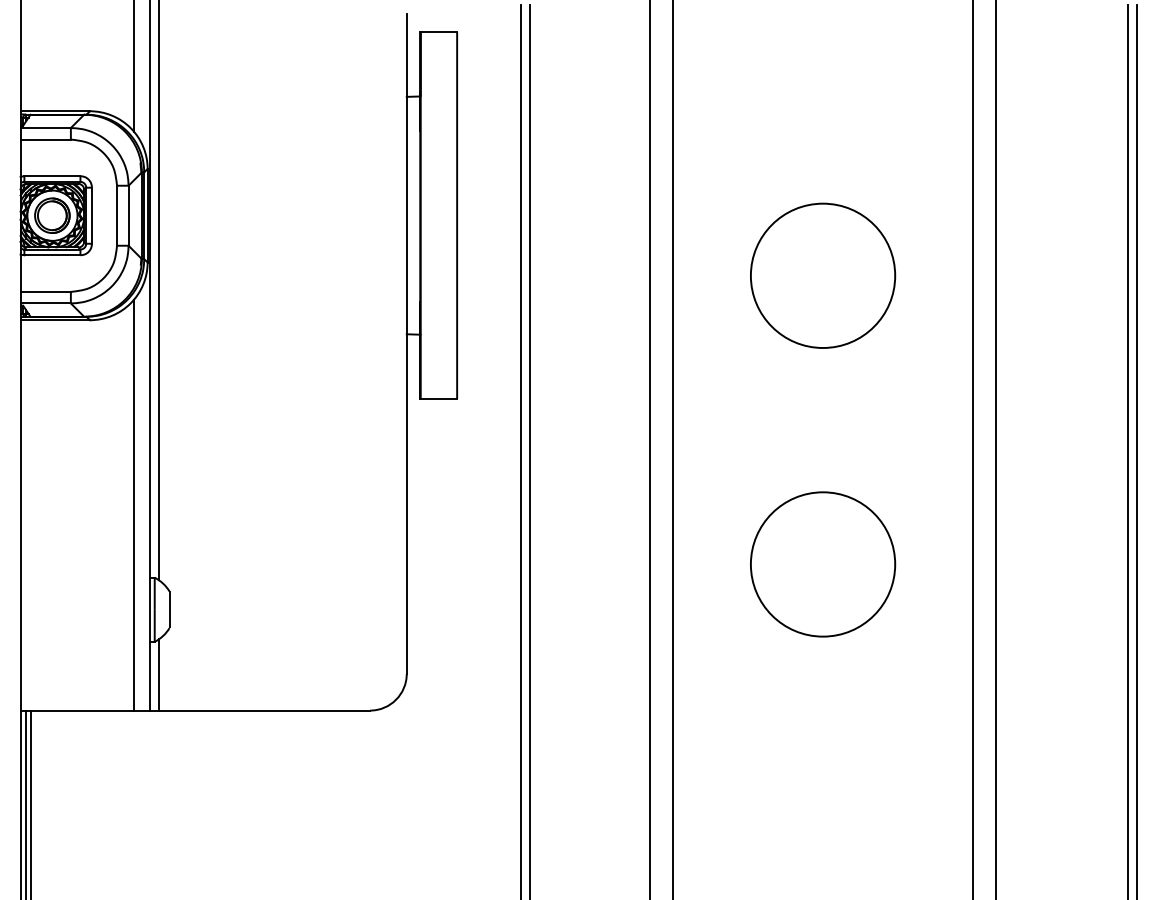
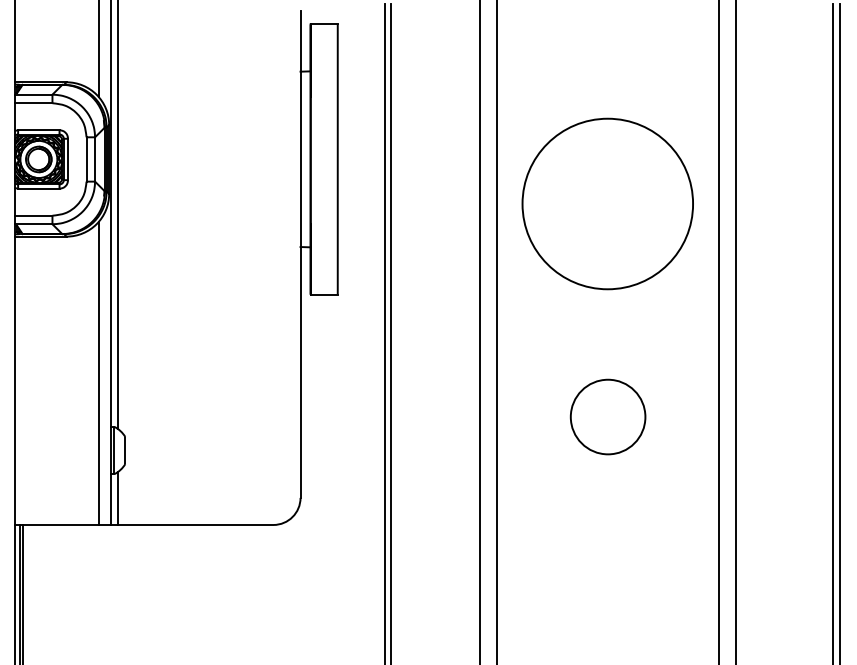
circle: (823, 275) -> (608, 203), size x1.6
circle: (823, 564) -> (608, 417), size x0.7

